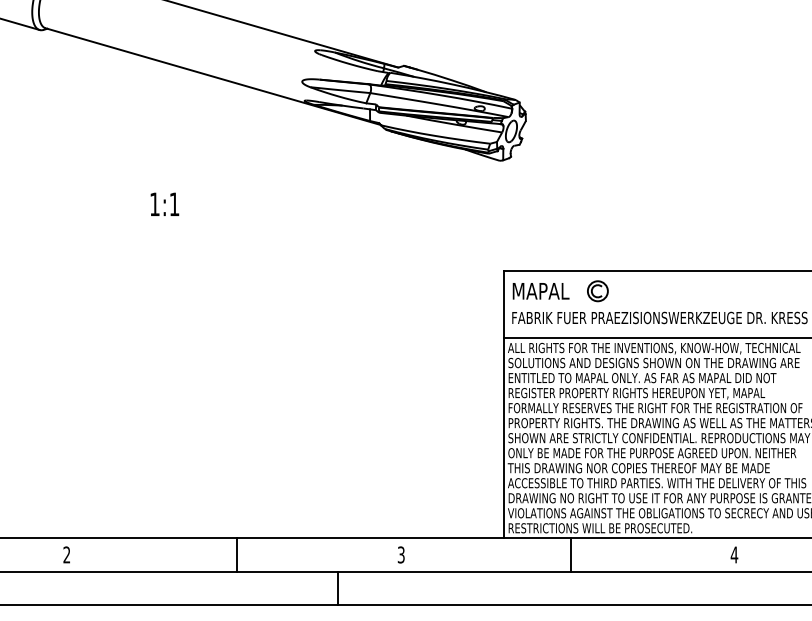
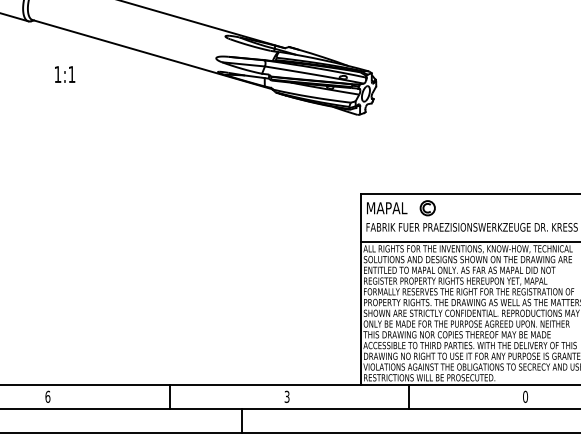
text: (164, 203) -> (64, 73), moved
text: (66, 554) -> (47, 396), 2 -> 6
text: (734, 554) -> (525, 396), 4 -> 0

